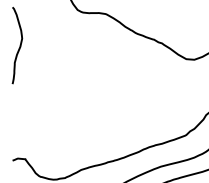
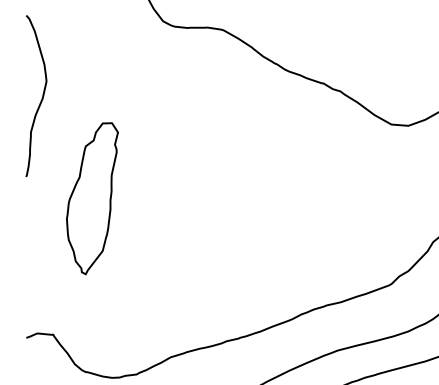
part: (43, 94) -> (91, 198), added

